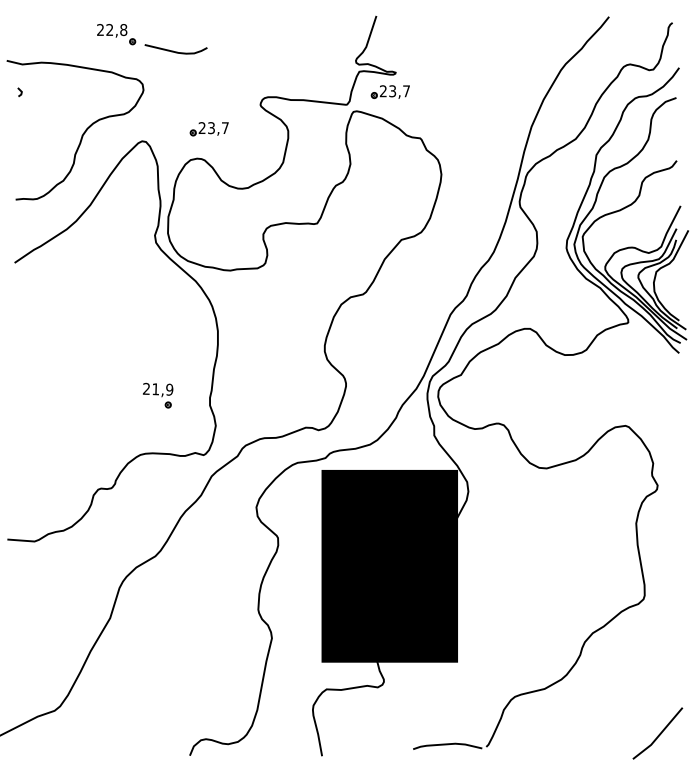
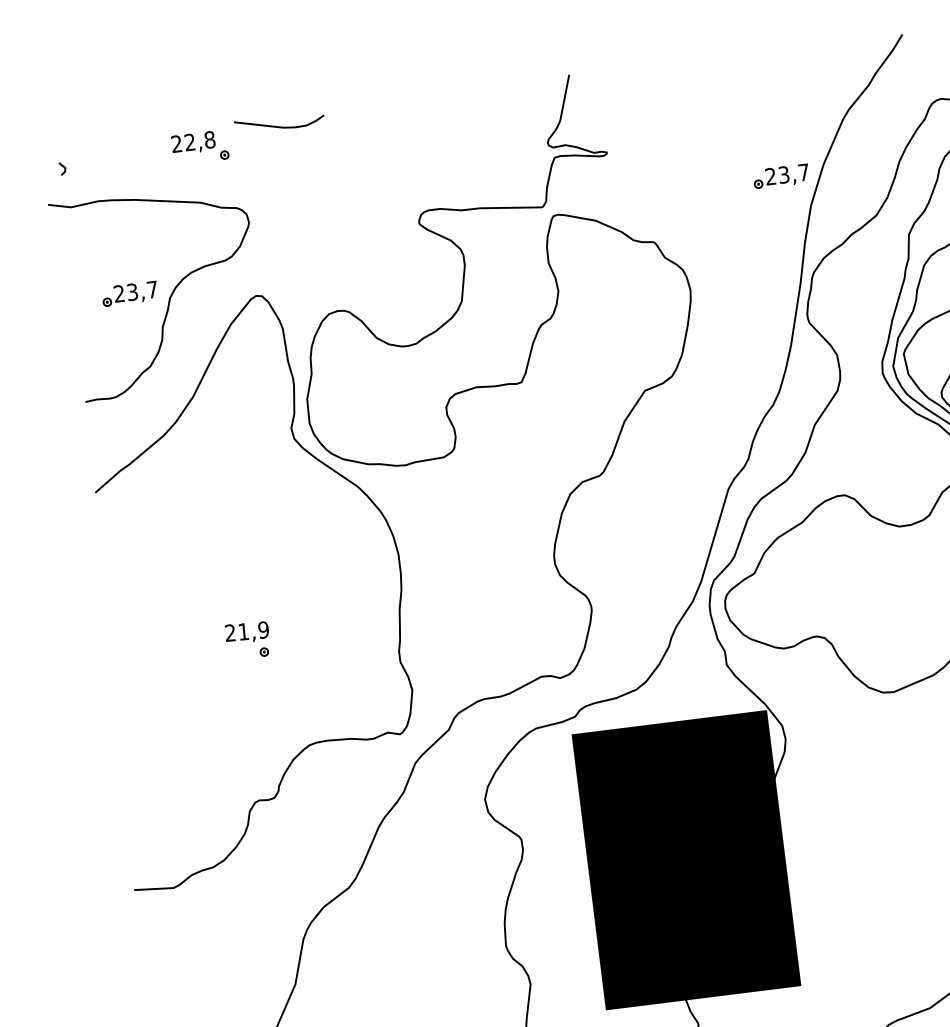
curve: (175, 51) -> (279, 126), moved
part: (389, 91) -> (779, 175), moved
line: (20, 92) -> (63, 169), moved
part: (208, 129) -> (128, 294), moved
part: (158, 395) -> (248, 640), moved

